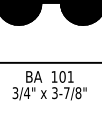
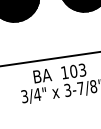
text: (70, 76) -> (82, 69), 101 -> 103

